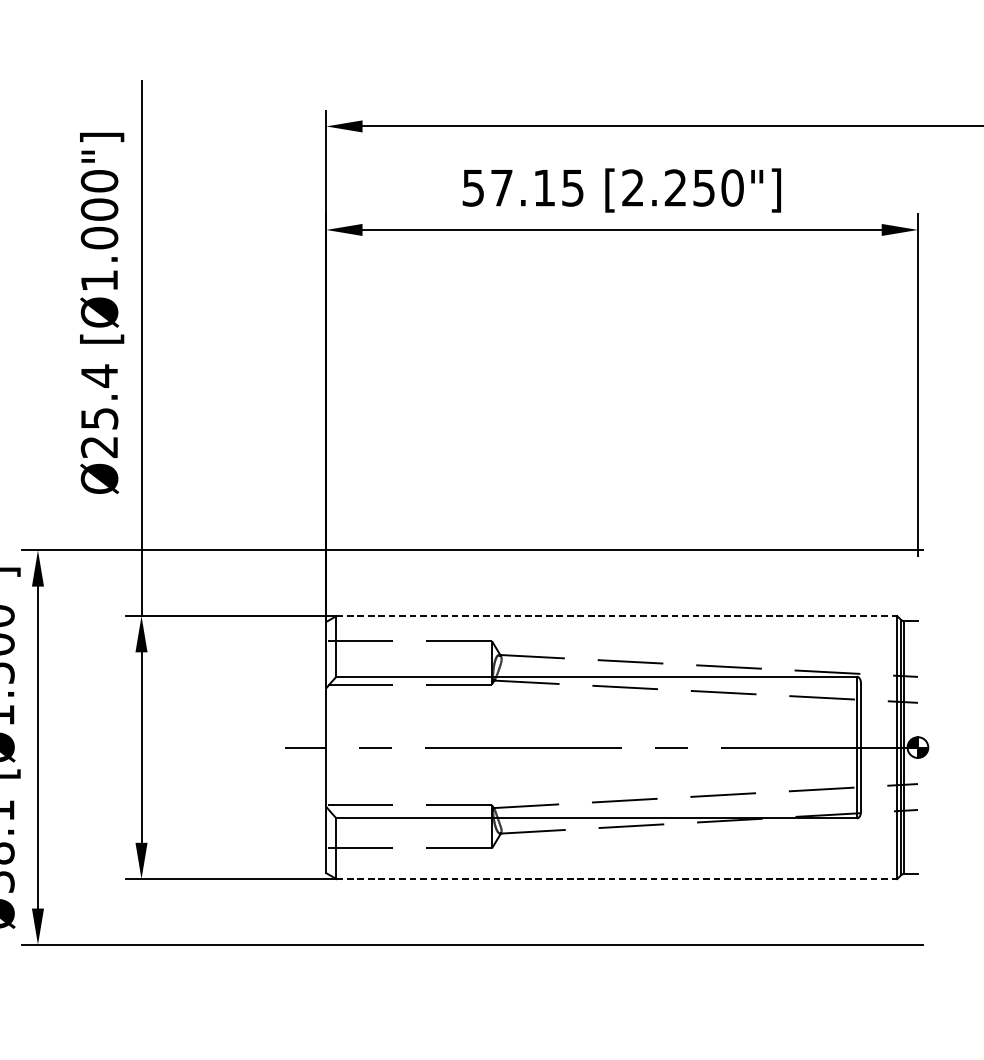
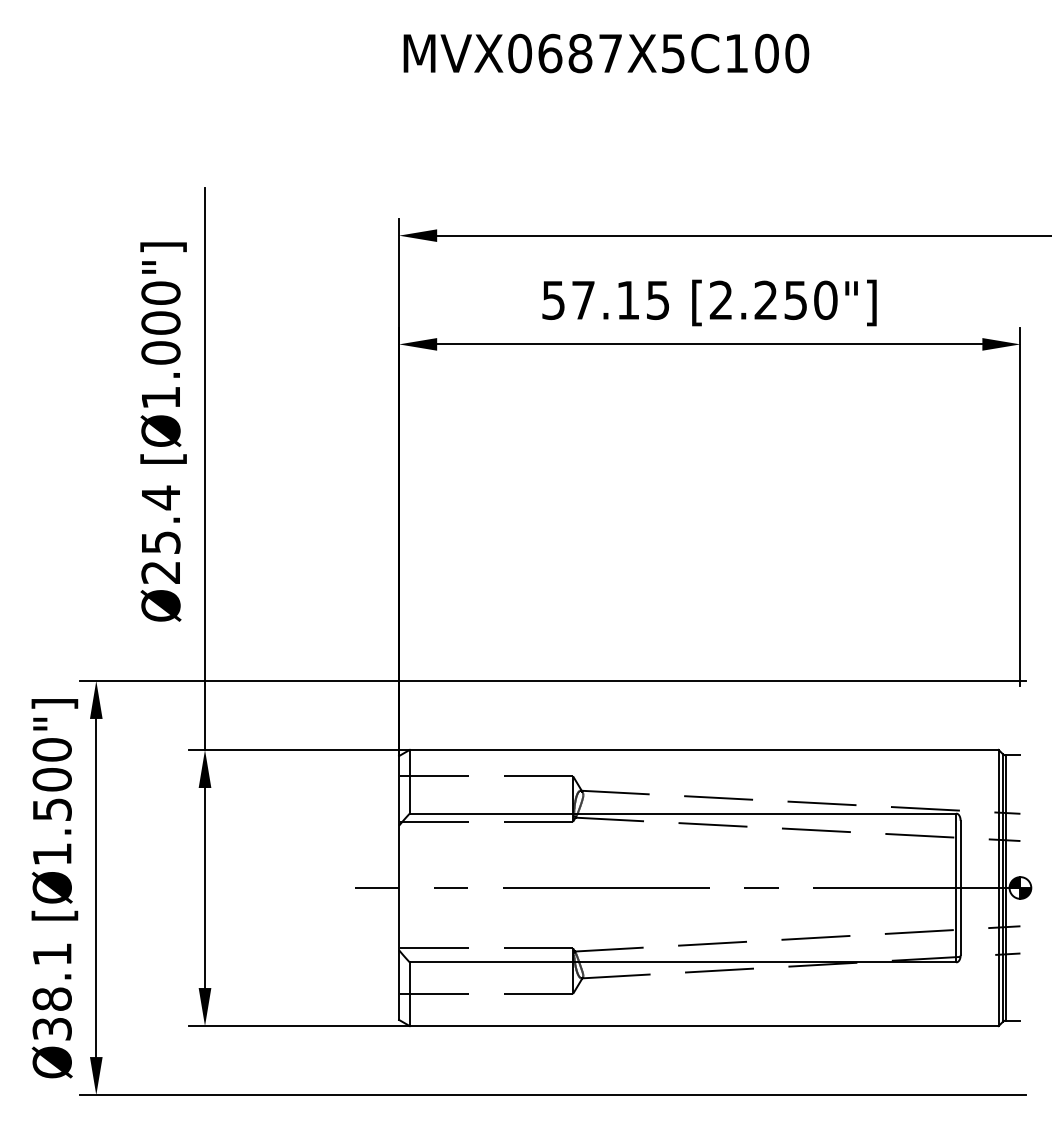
line: (617, 615) -> (704, 749), dashed -> solid
line: (617, 879) -> (704, 1026), dashed -> solid

